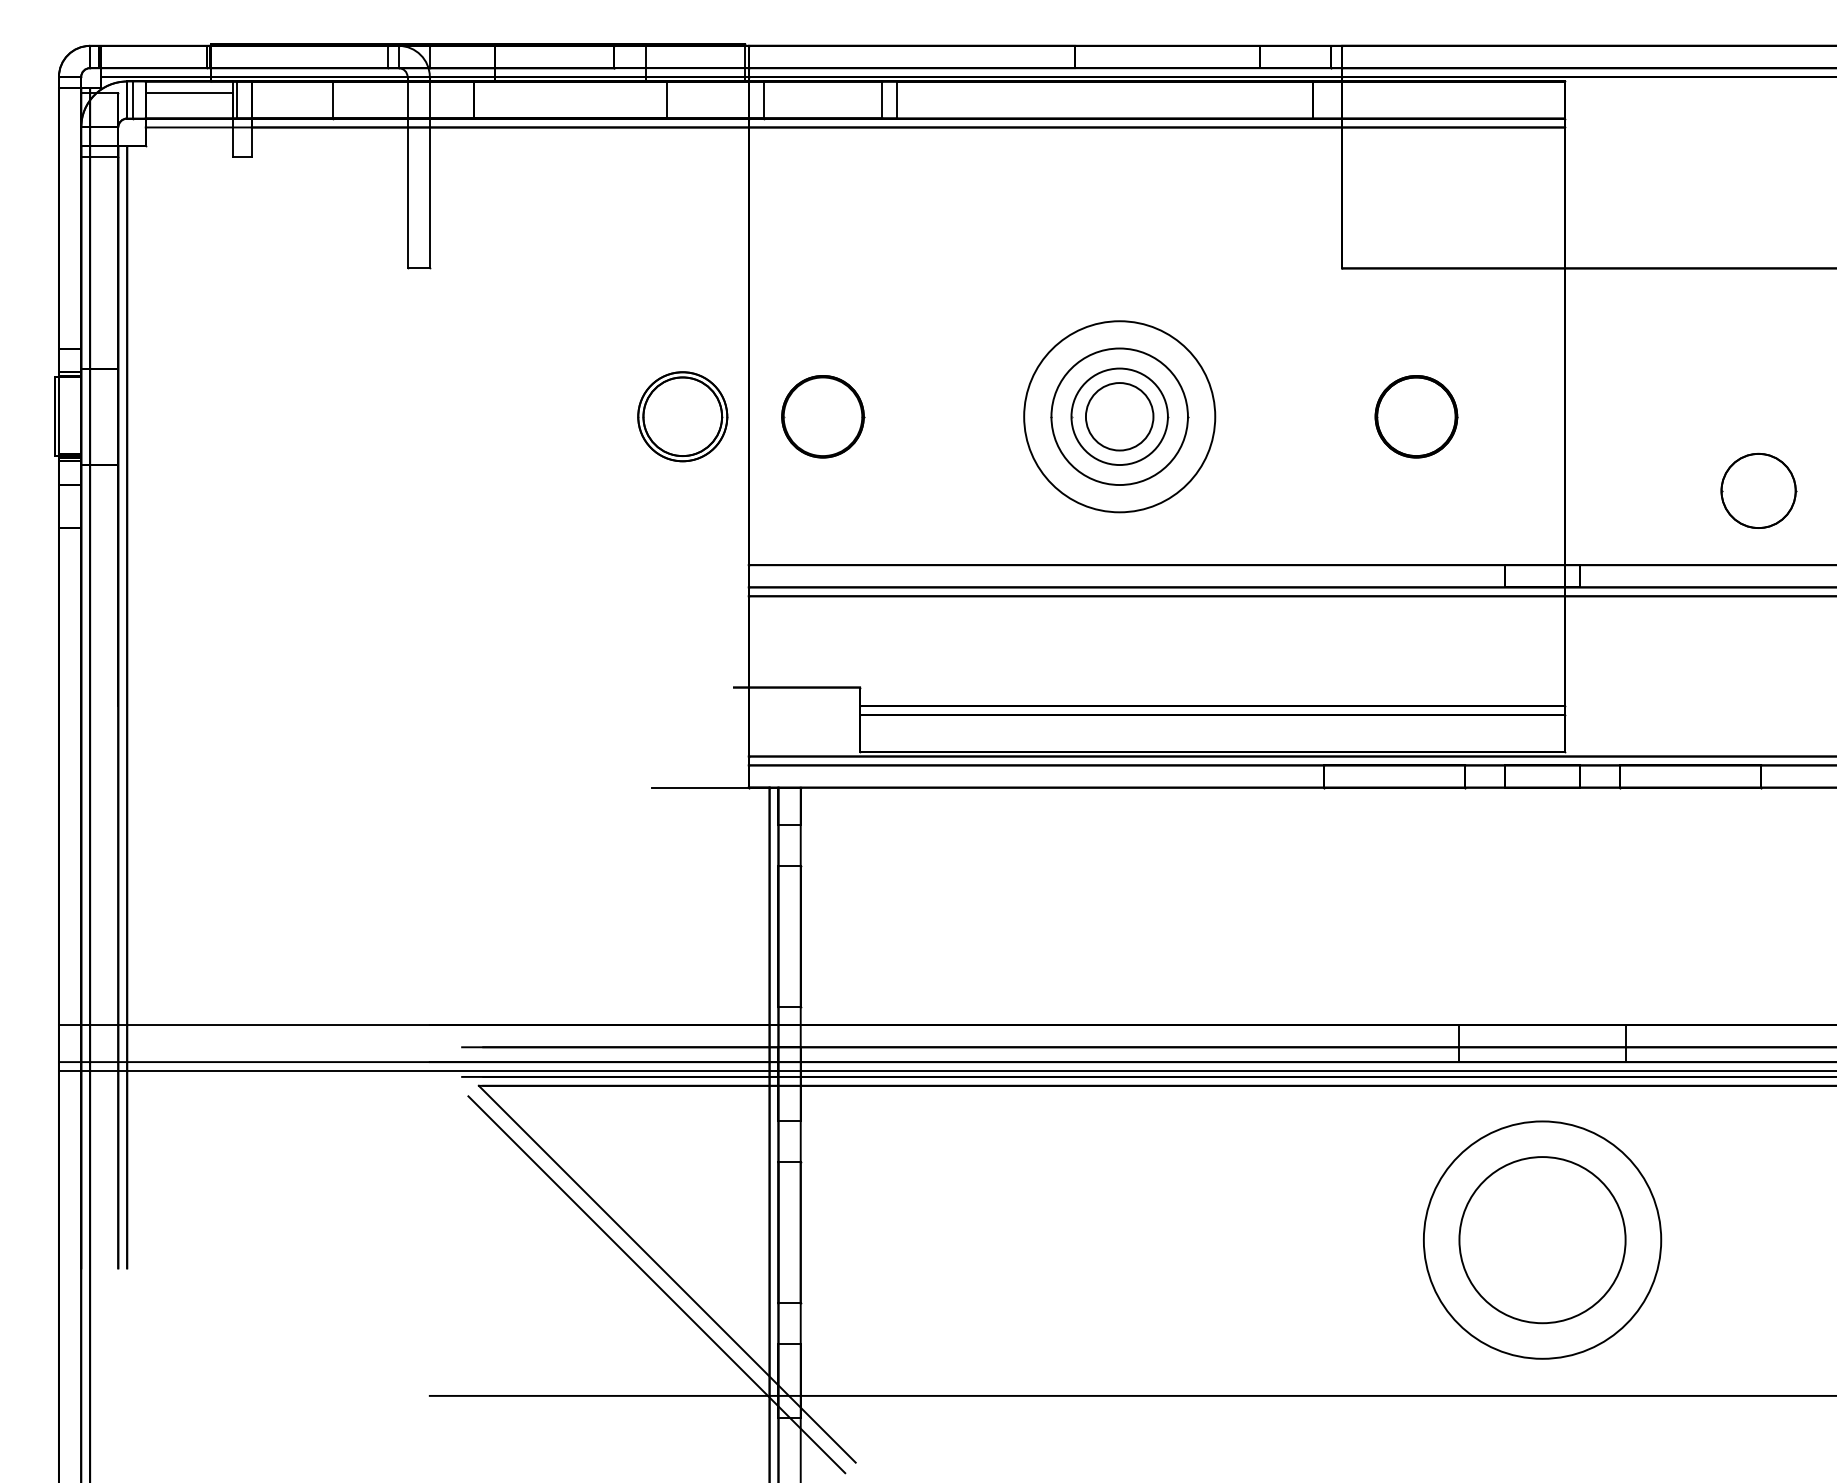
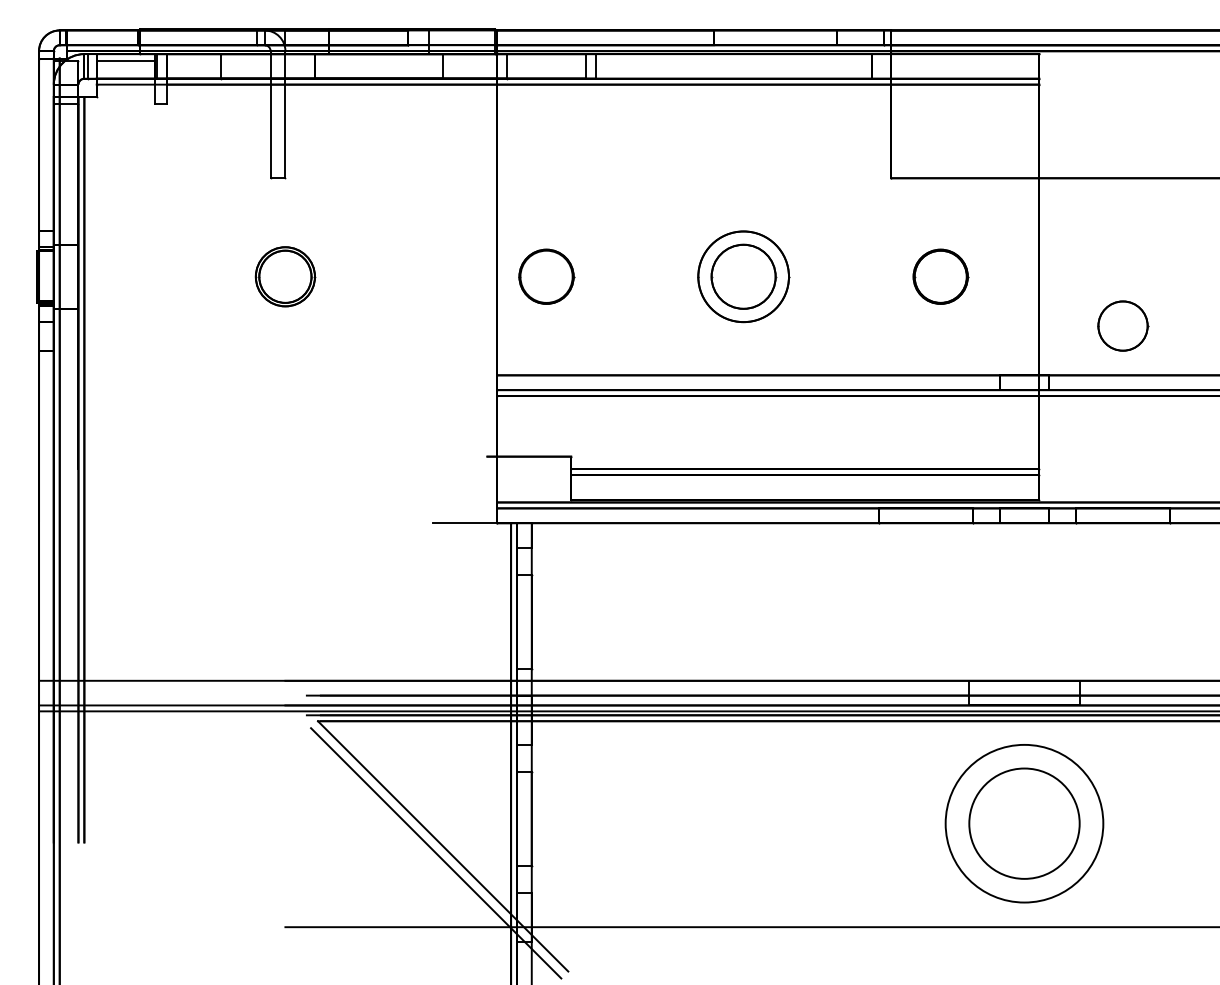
part: (682, 416) -> (285, 276), moved
circle: (1119, 416) -> (743, 276), size x0.71
circle: (1119, 416) -> (743, 276), size x1.43
part: (1759, 490) -> (1123, 325), moved

